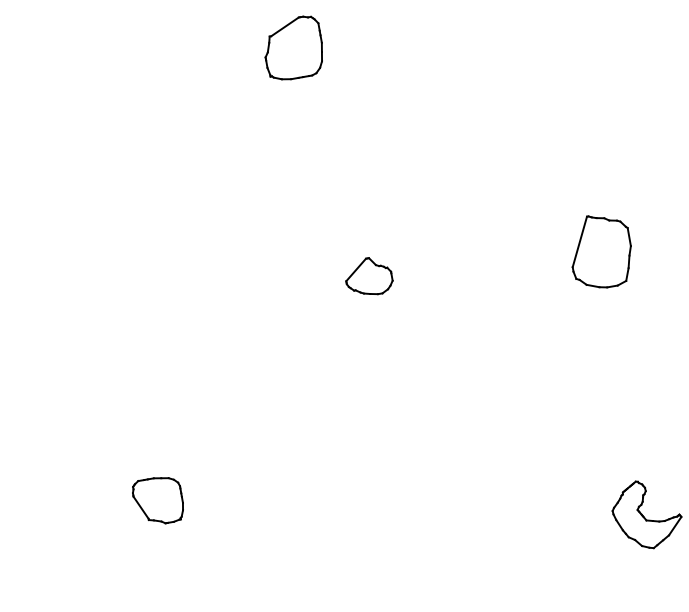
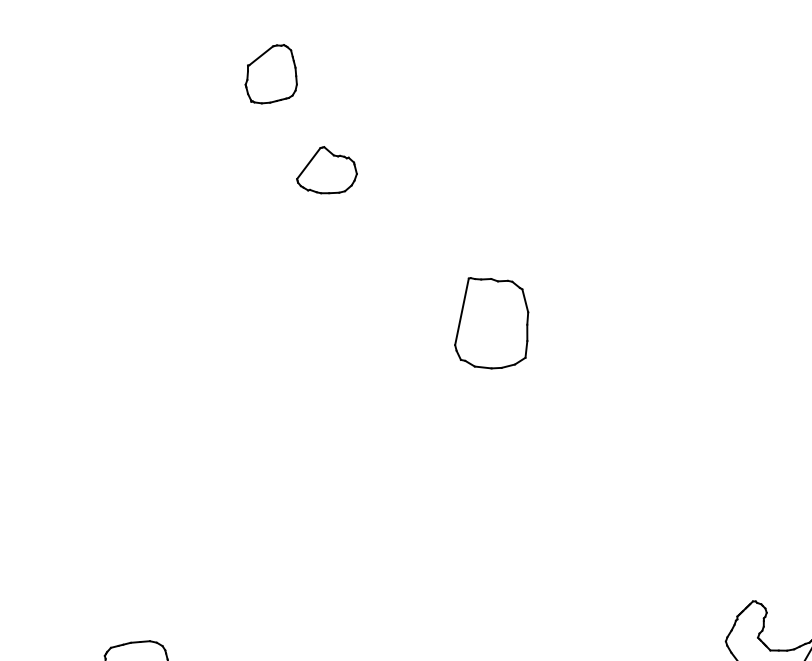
part: (293, 47) -> (270, 73), size x0.7
part: (601, 251) -> (490, 322), moved
part: (369, 276) -> (326, 170), moved

